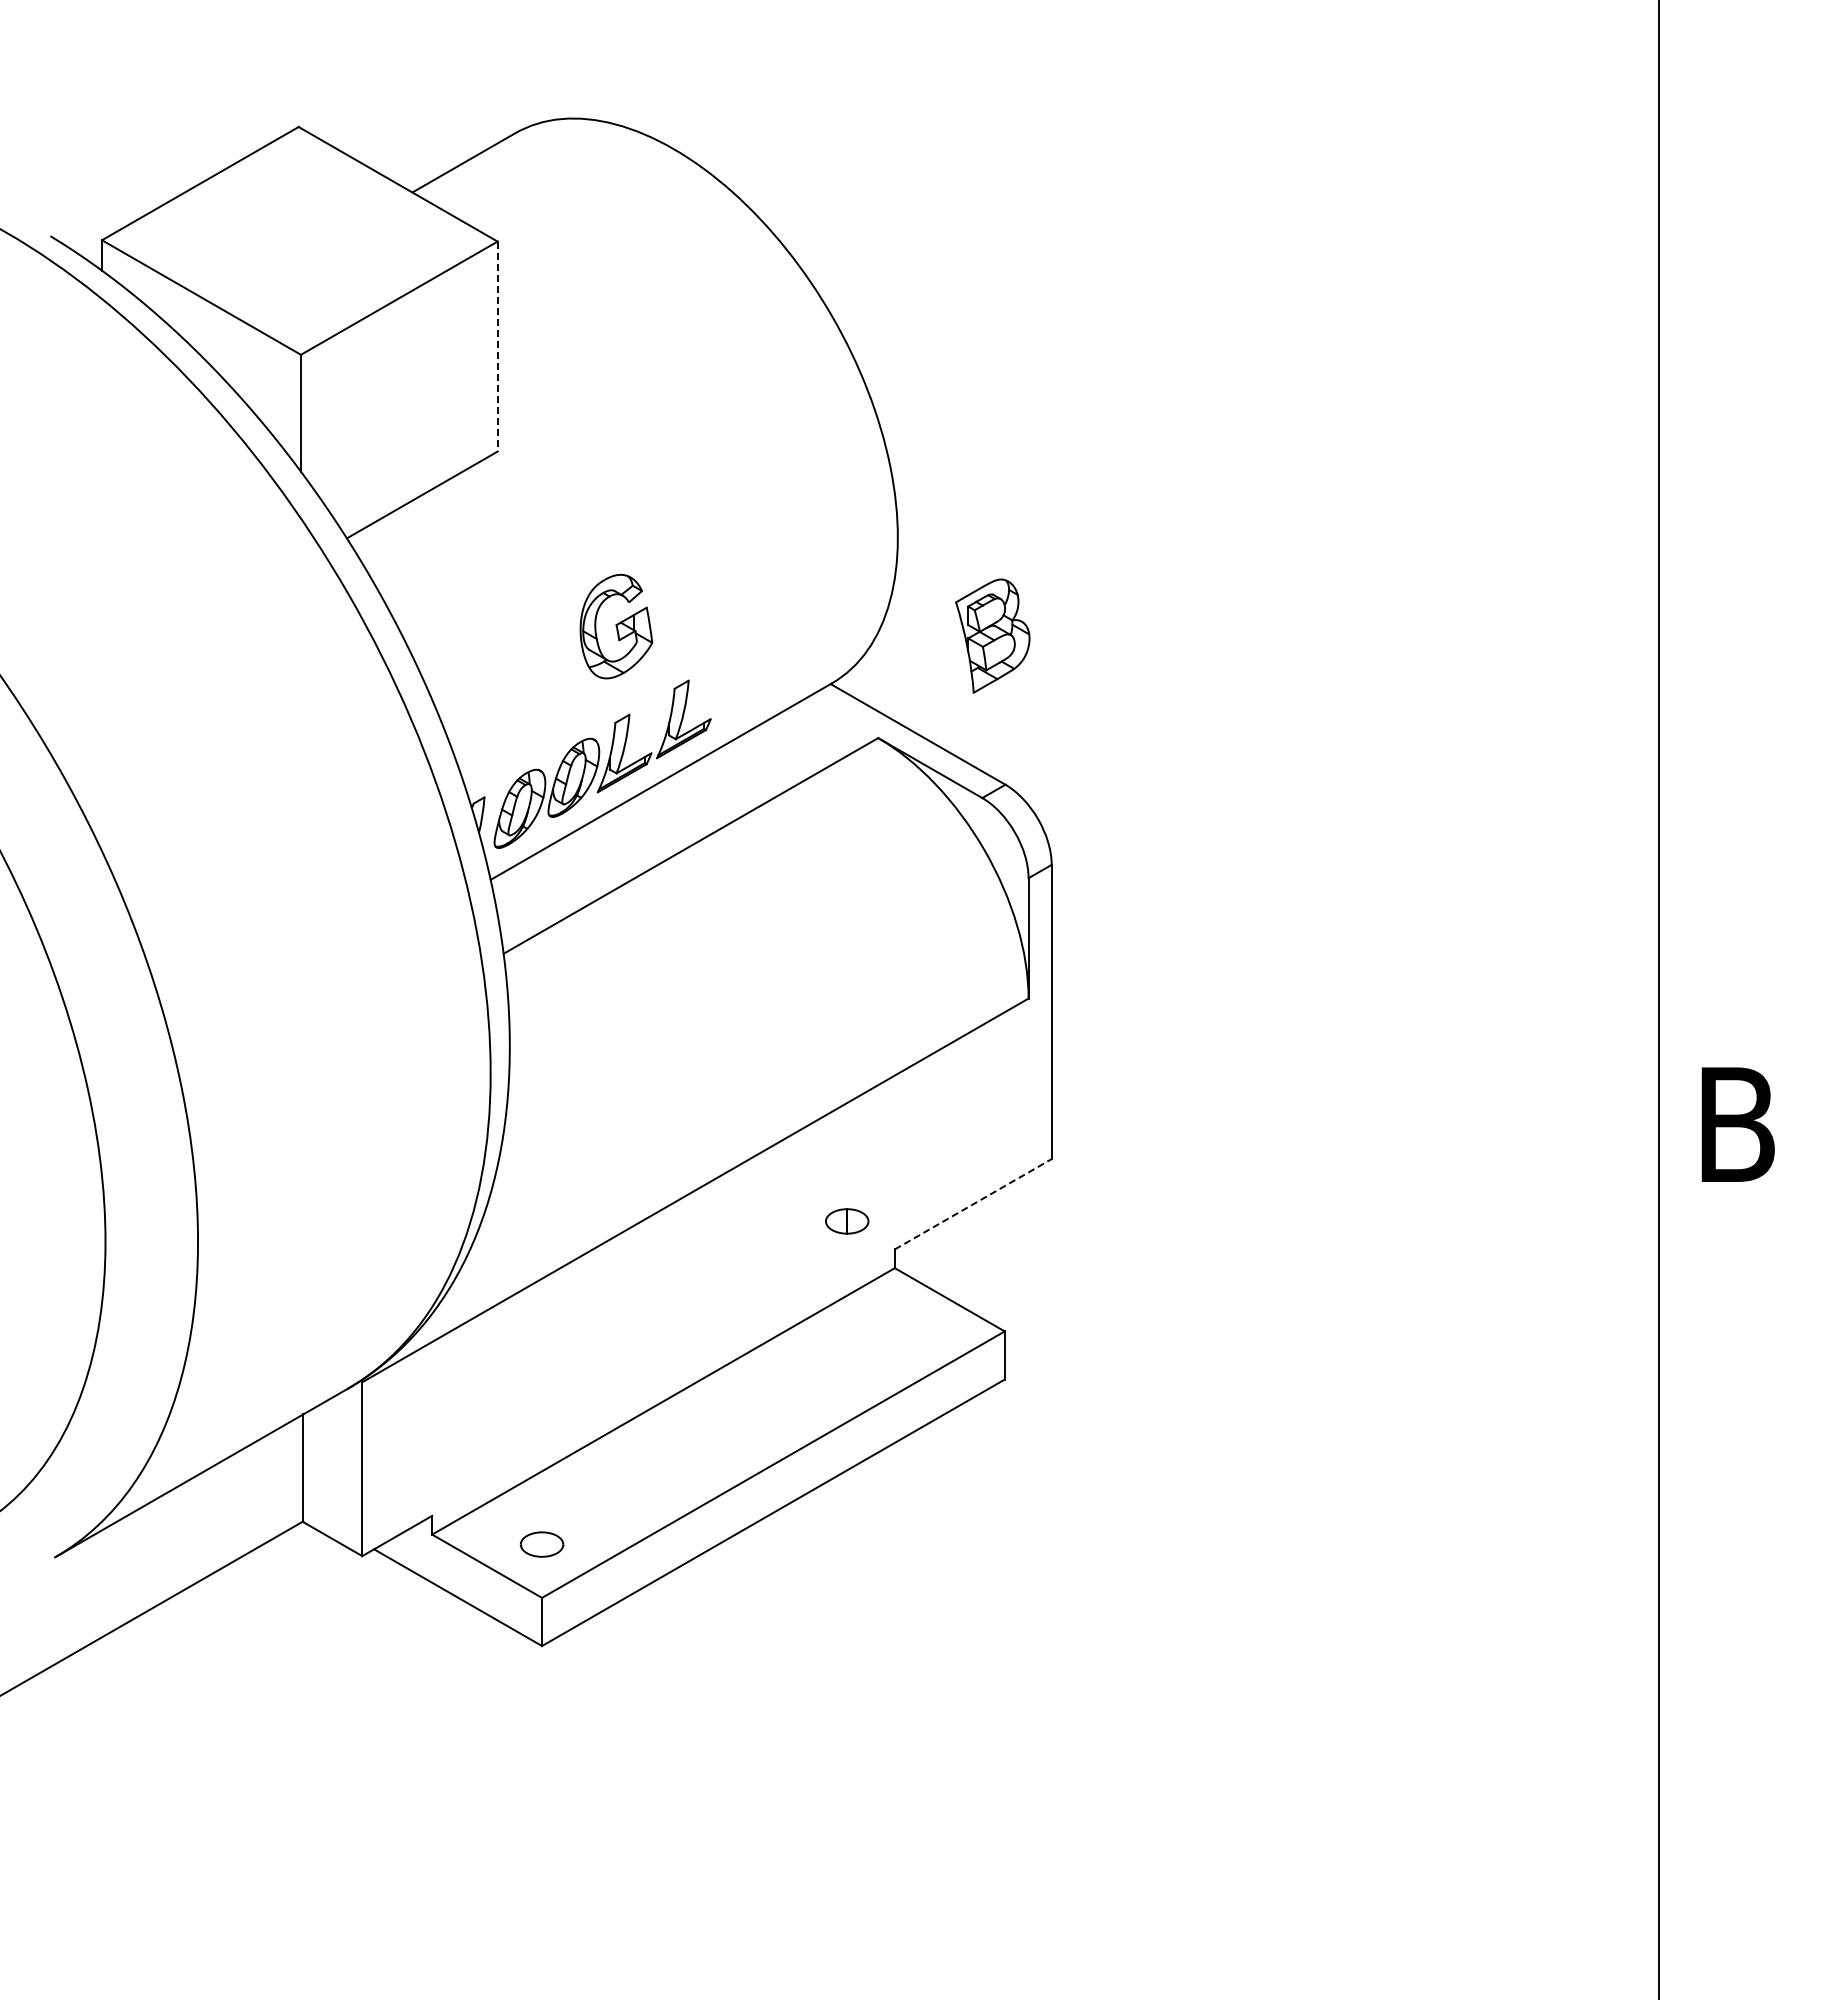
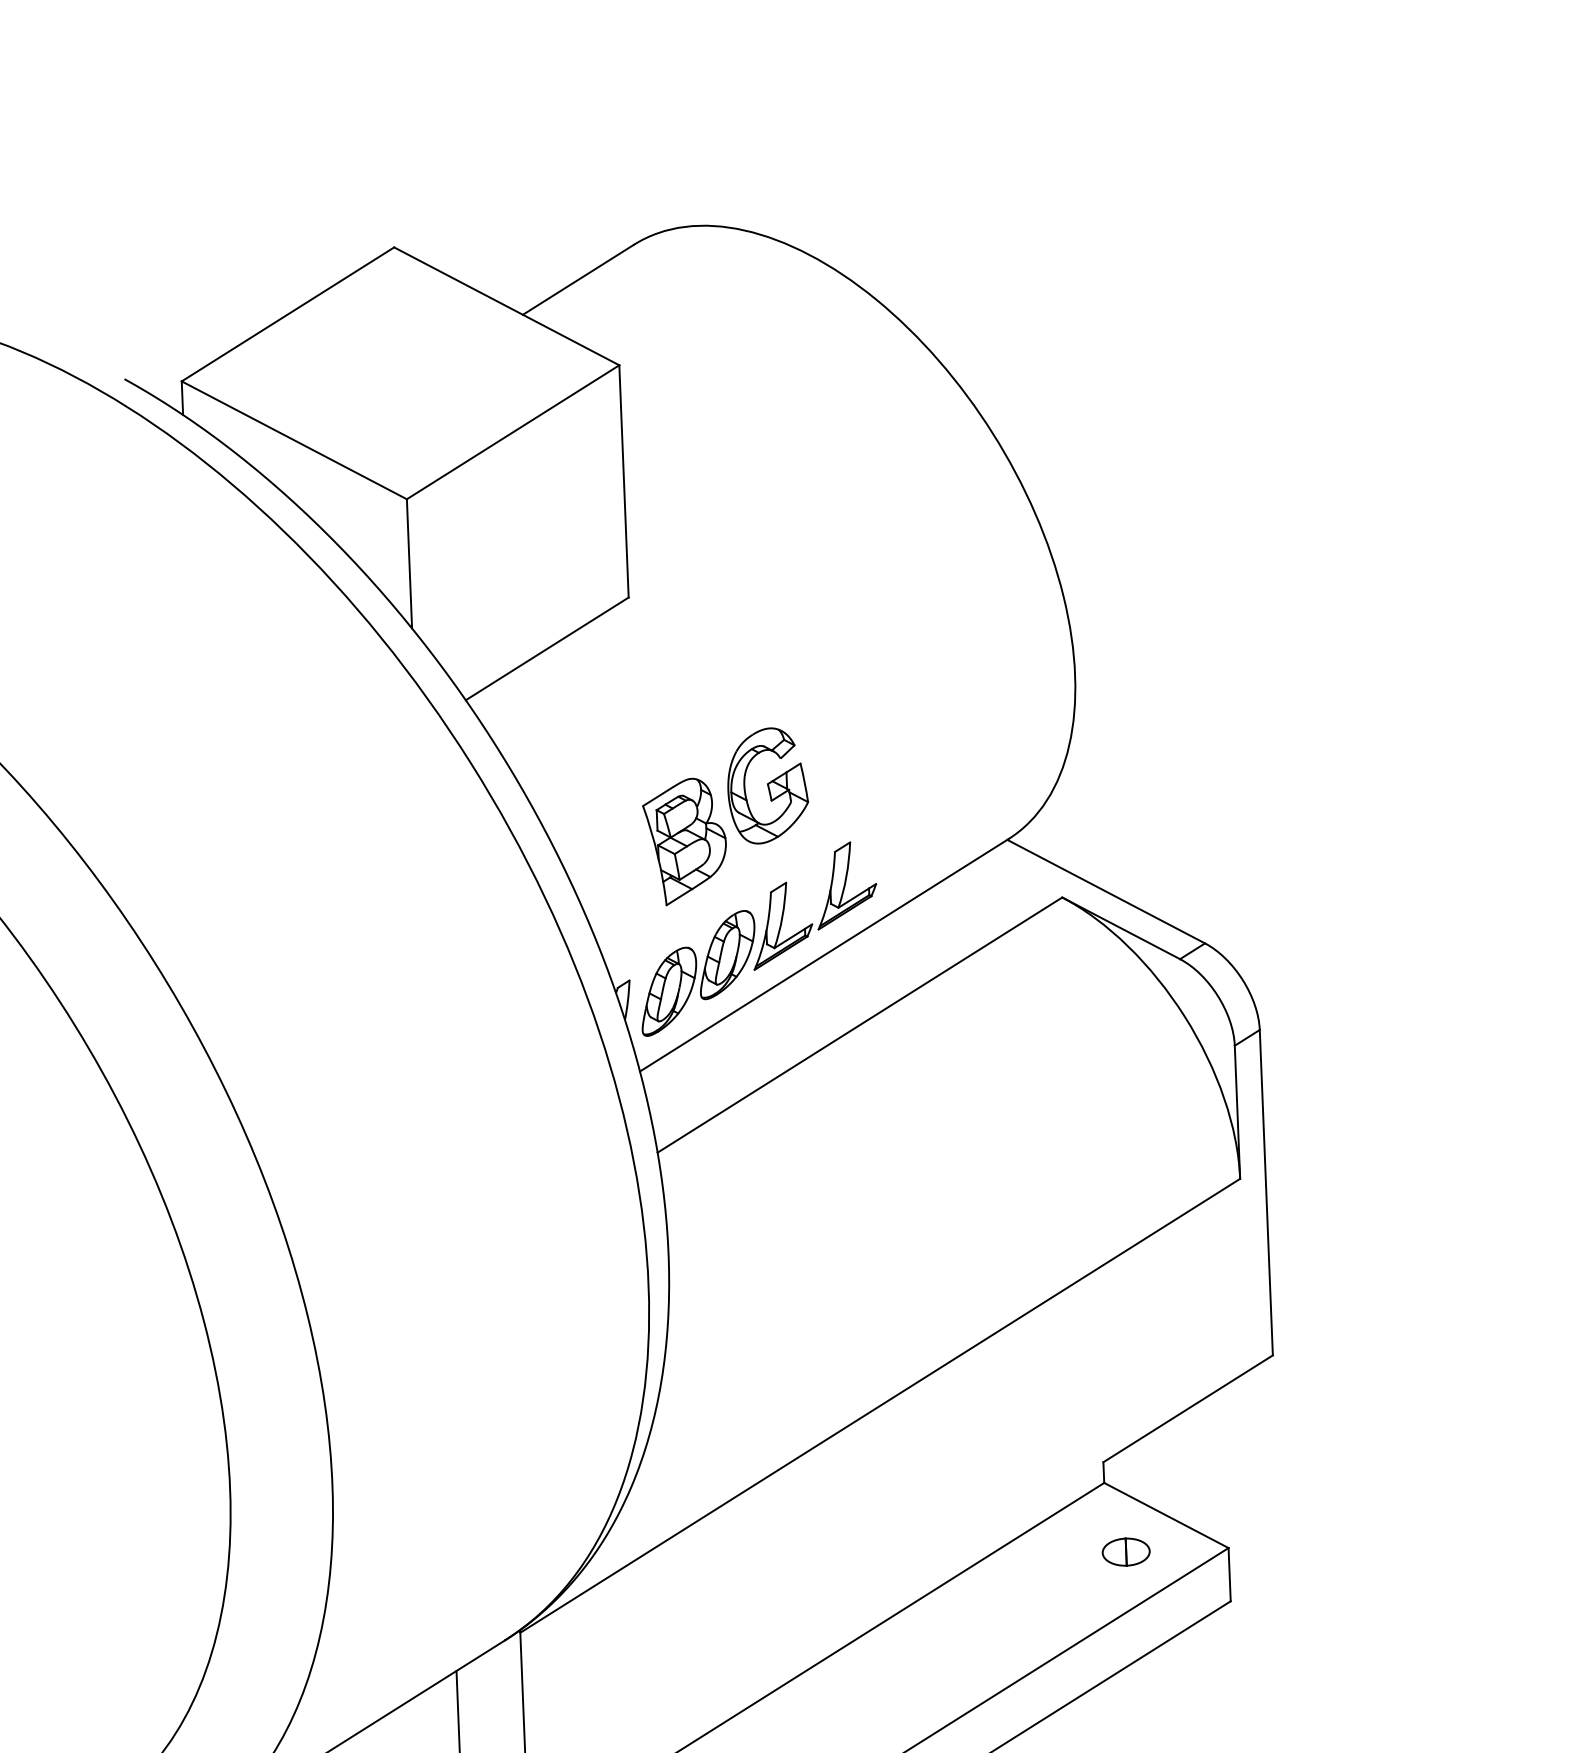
line: (497, 347) -> (623, 482), dashed -> solid
part: (992, 635) -> (684, 841), moved
line: (973, 1204) -> (1188, 1409), dashed -> solid
part: (847, 1221) -> (1126, 1552), moved

